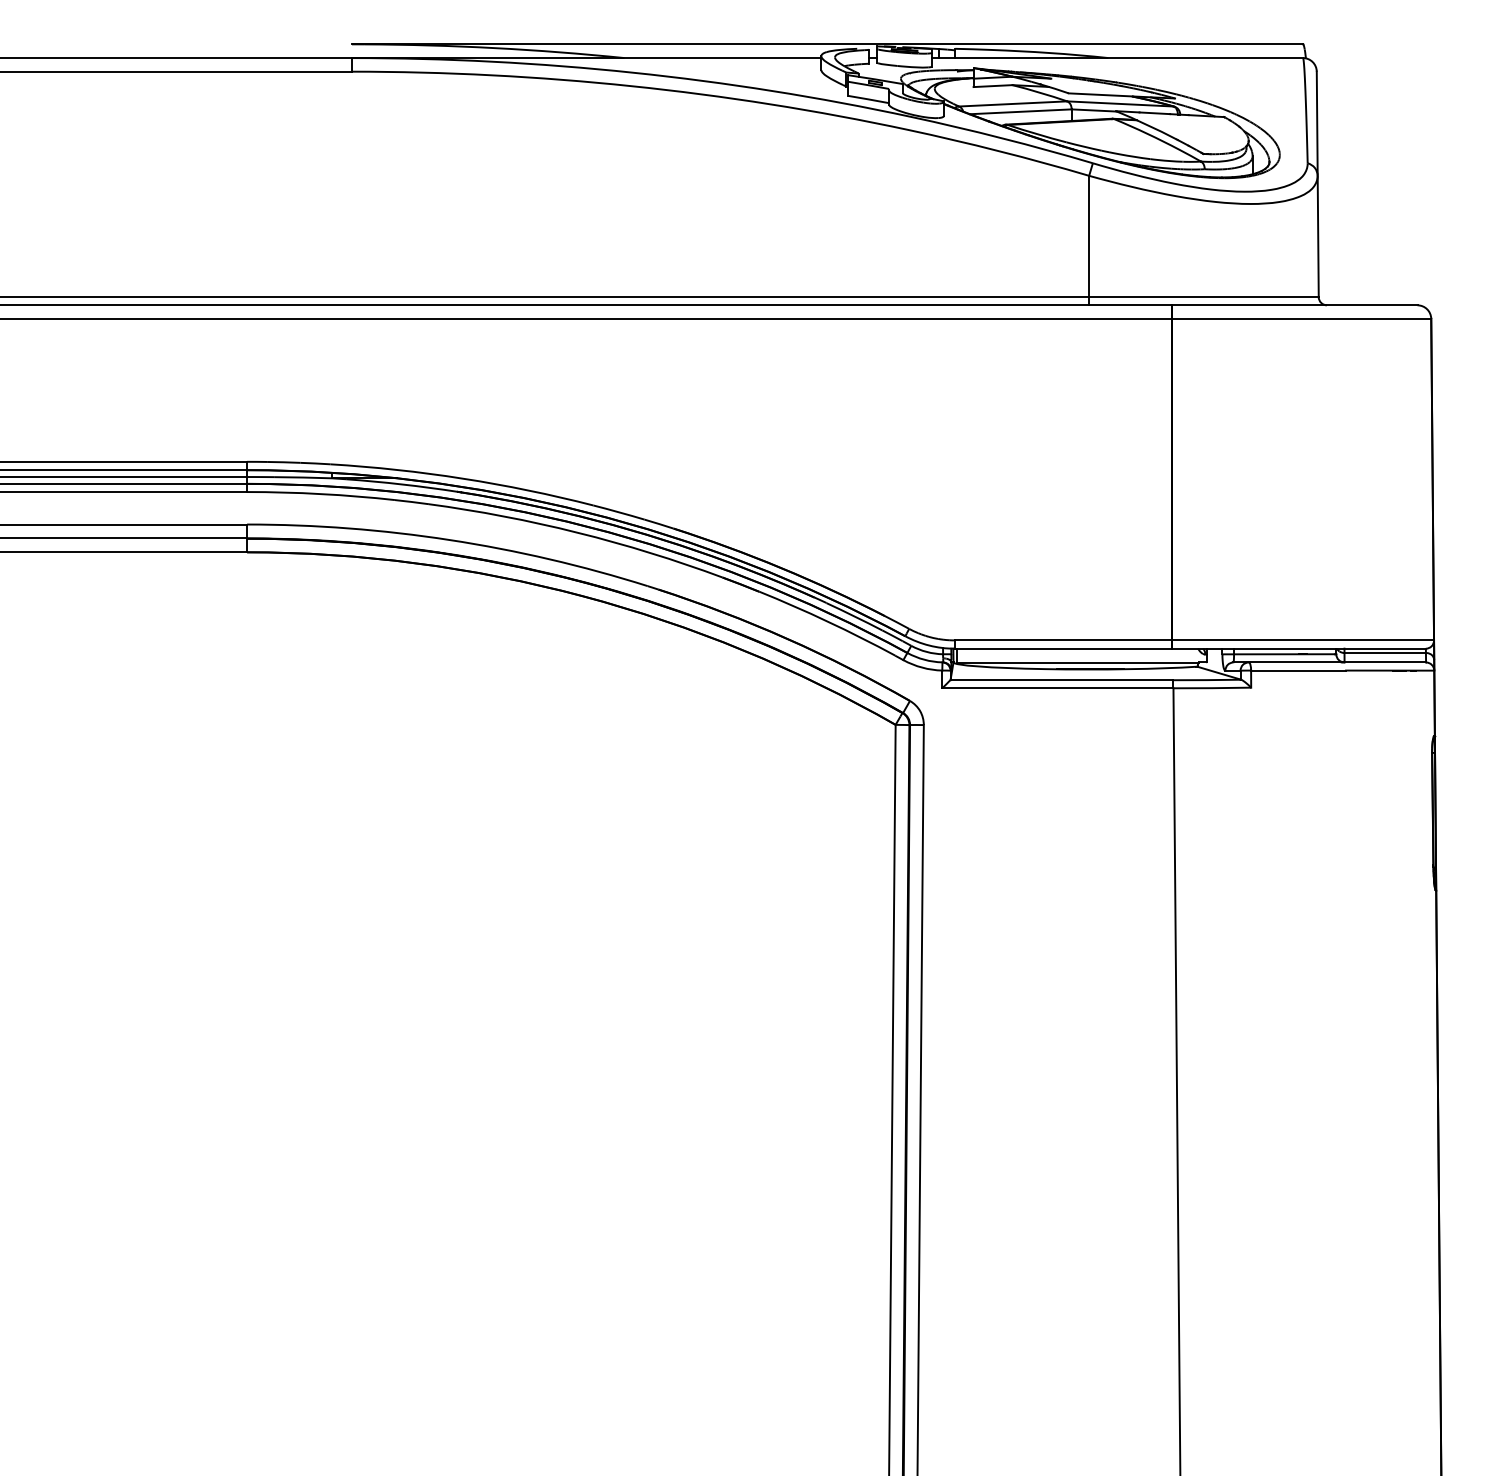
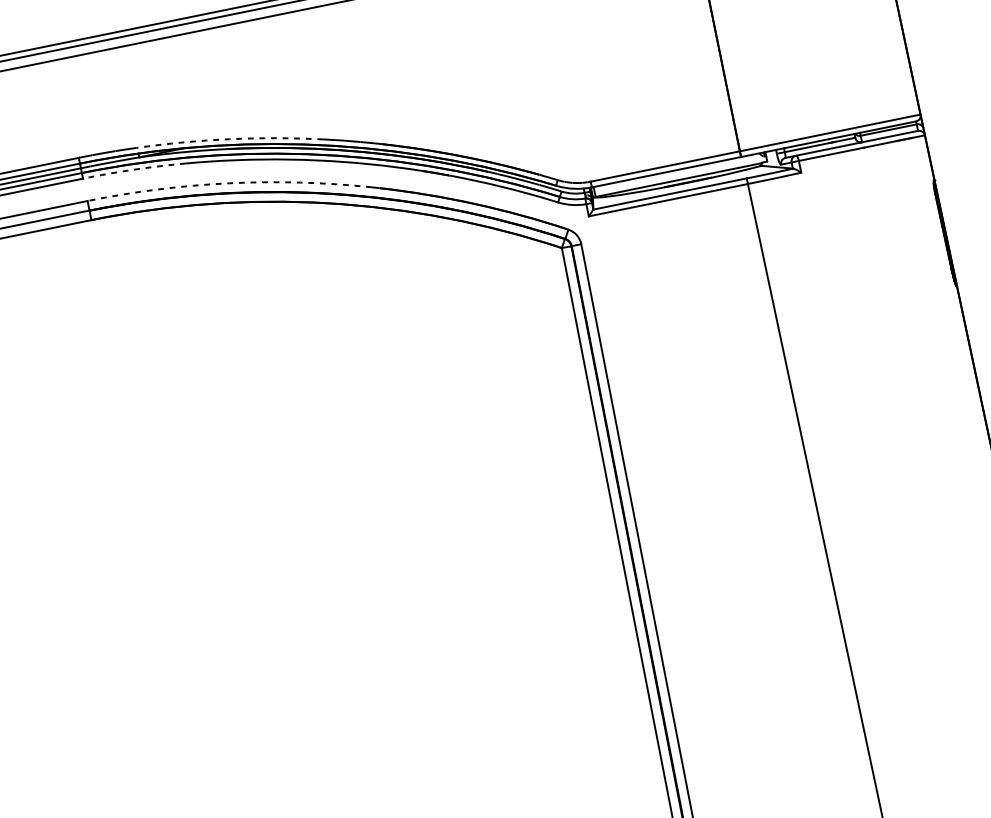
arc: (462, 478) -> (229, 139), solid -> dashed
arc: (321, 494) -> (134, 169), solid -> dashed
arc: (449, 540) -> (229, 183), solid -> dashed

